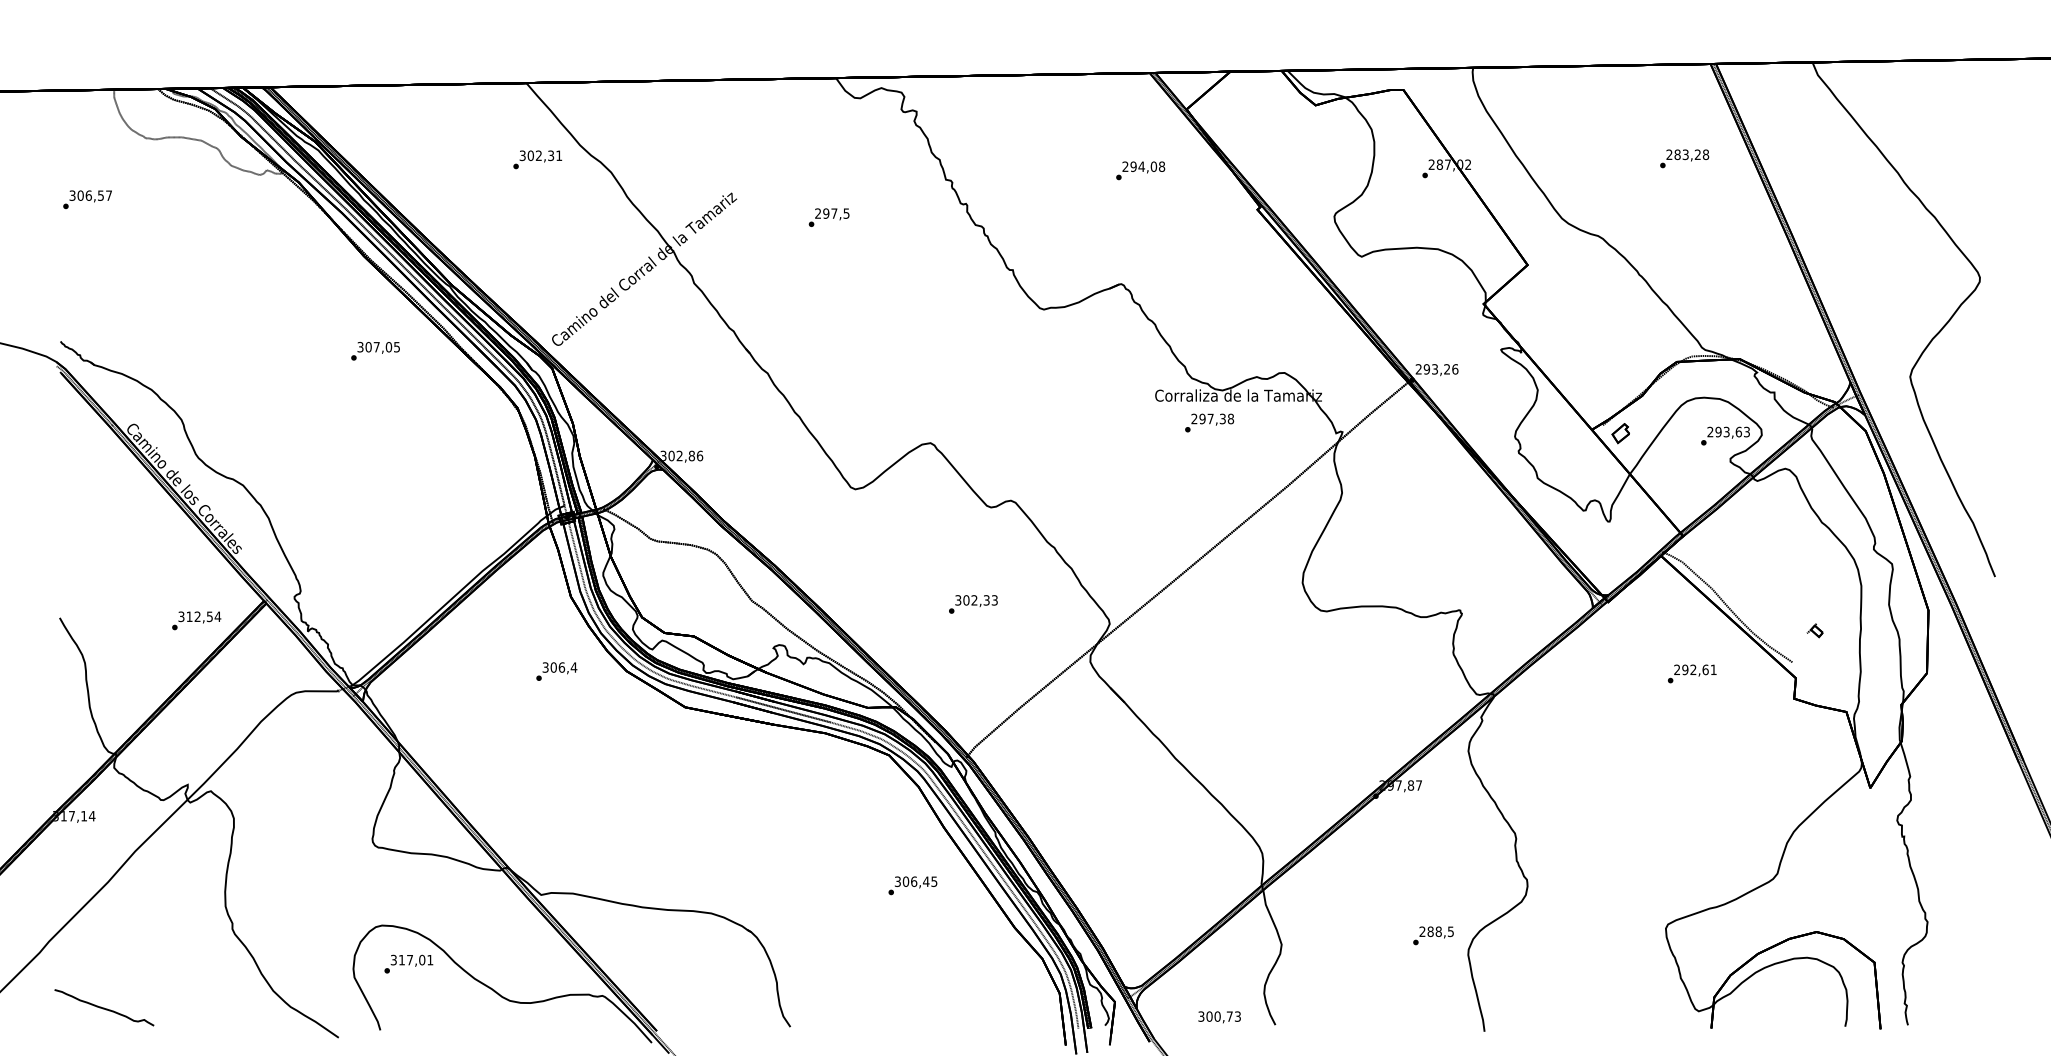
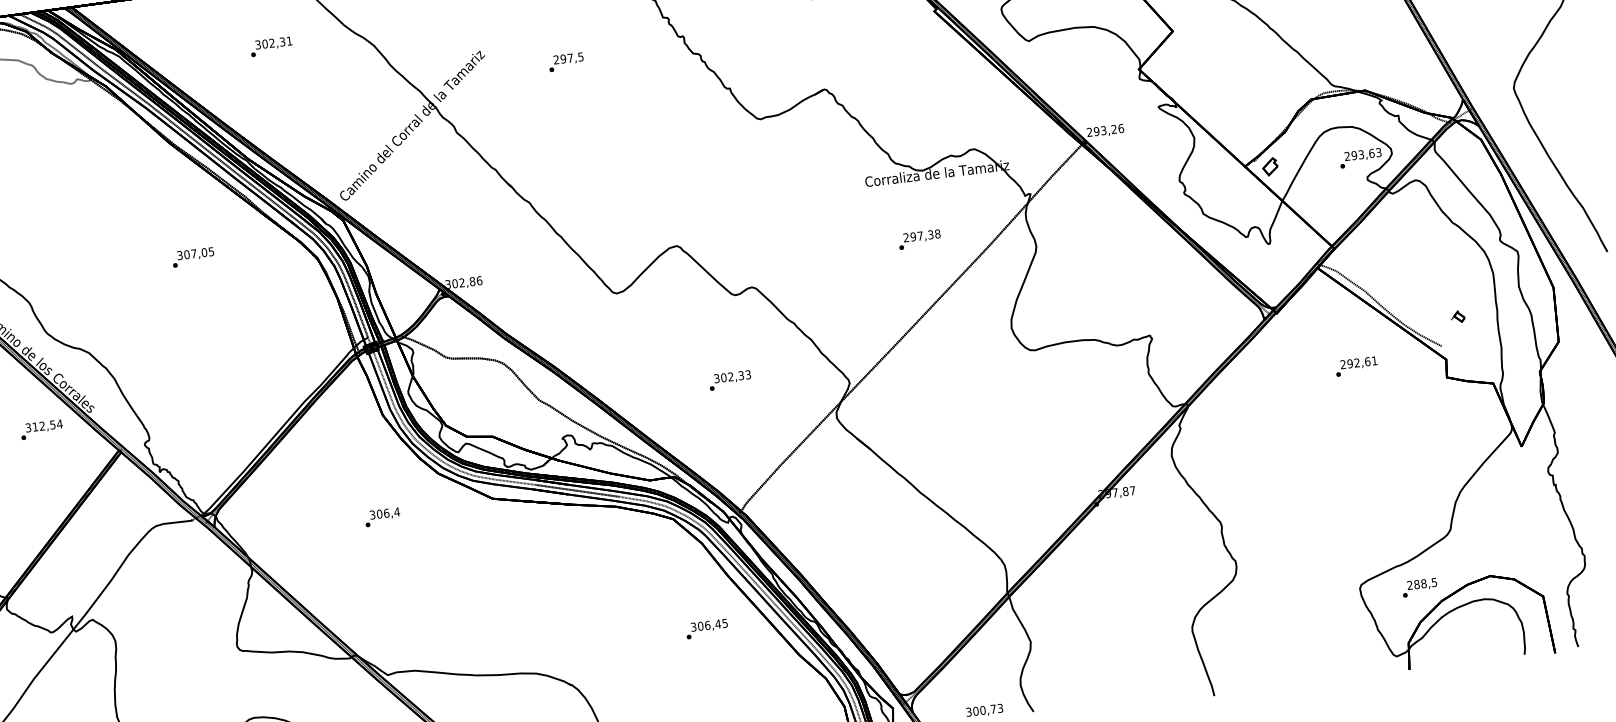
text: (537, 159) -> (271, 46), moved
text: (375, 351) -> (193, 257), moved
text: (1209, 422) -> (919, 239), moved
text: (196, 620) -> (41, 429), moved
text: (556, 671) -> (382, 517), moved
text: (1433, 935) -> (1419, 587), moved

